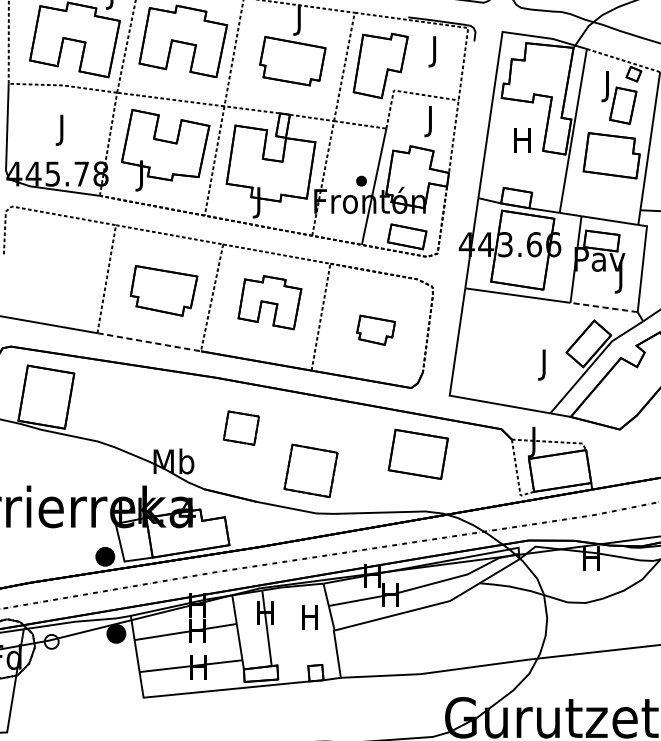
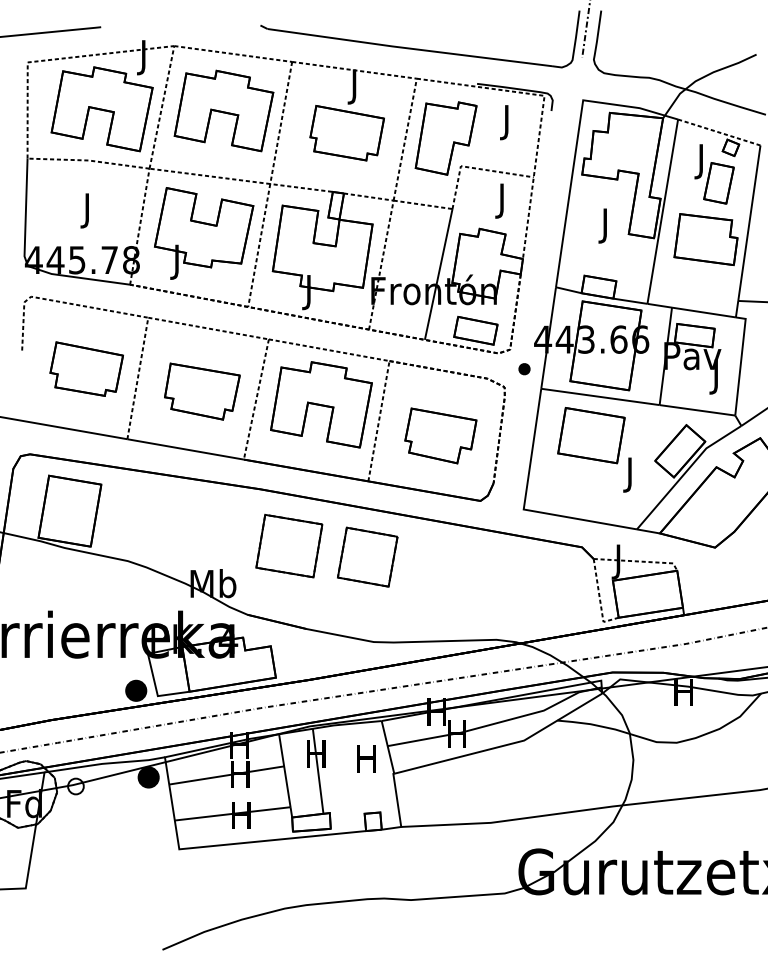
text: (522, 143) -> (605, 225), H -> J
part: (361, 181) -> (524, 369), moved
part: (61, 270) -> (86, 368), added
part: (269, 302) -> (321, 404), size x1.43
line: (603, 307) -> (696, 410), dashed -> solid
part: (375, 329) -> (440, 435), size x1.67
line: (149, 342) -> (186, 449), dashed -> solid
part: (241, 427) -> (289, 545), size x1.67
part: (418, 454) -> (591, 435), moved
part: (310, 470) -> (367, 556), moved

